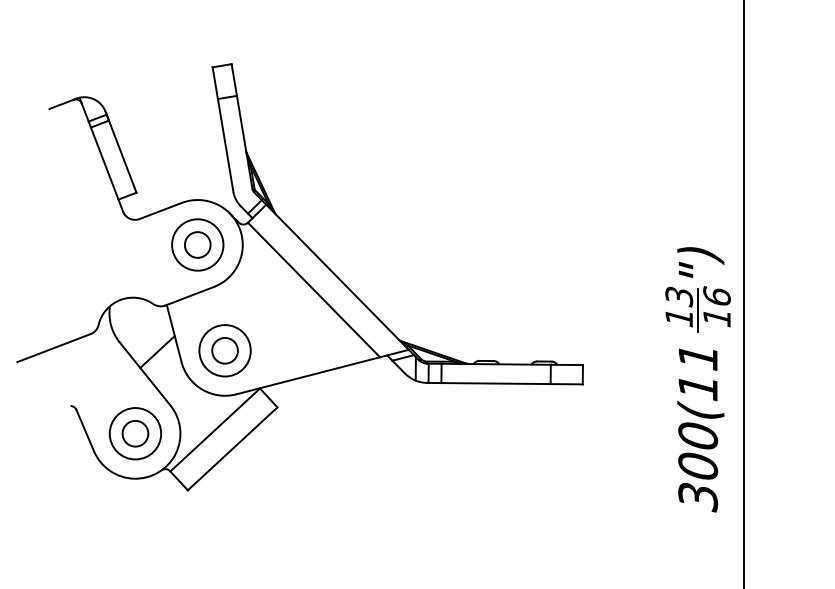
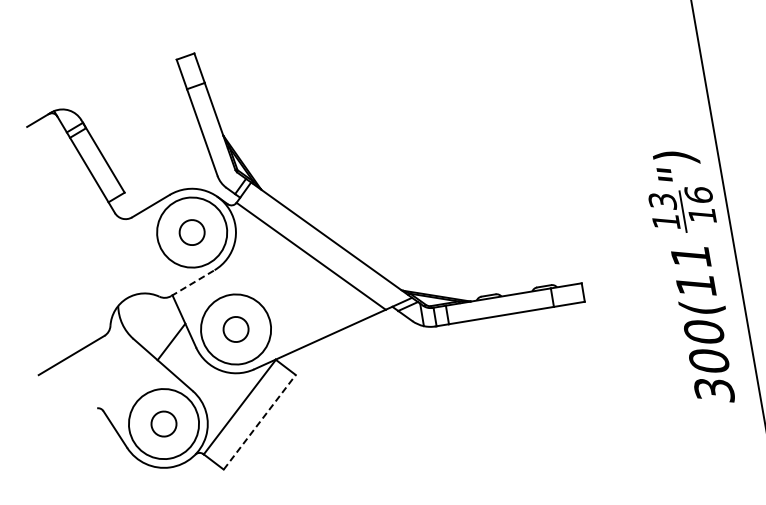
circle: (197, 244) -> (191, 232), size x1.4
line: (189, 296) -> (192, 283), solid -> dashed
circle: (224, 350) -> (235, 329), size x1.4
circle: (135, 433) -> (163, 423), size x1.4
line: (233, 448) -> (260, 421), solid -> dashed

